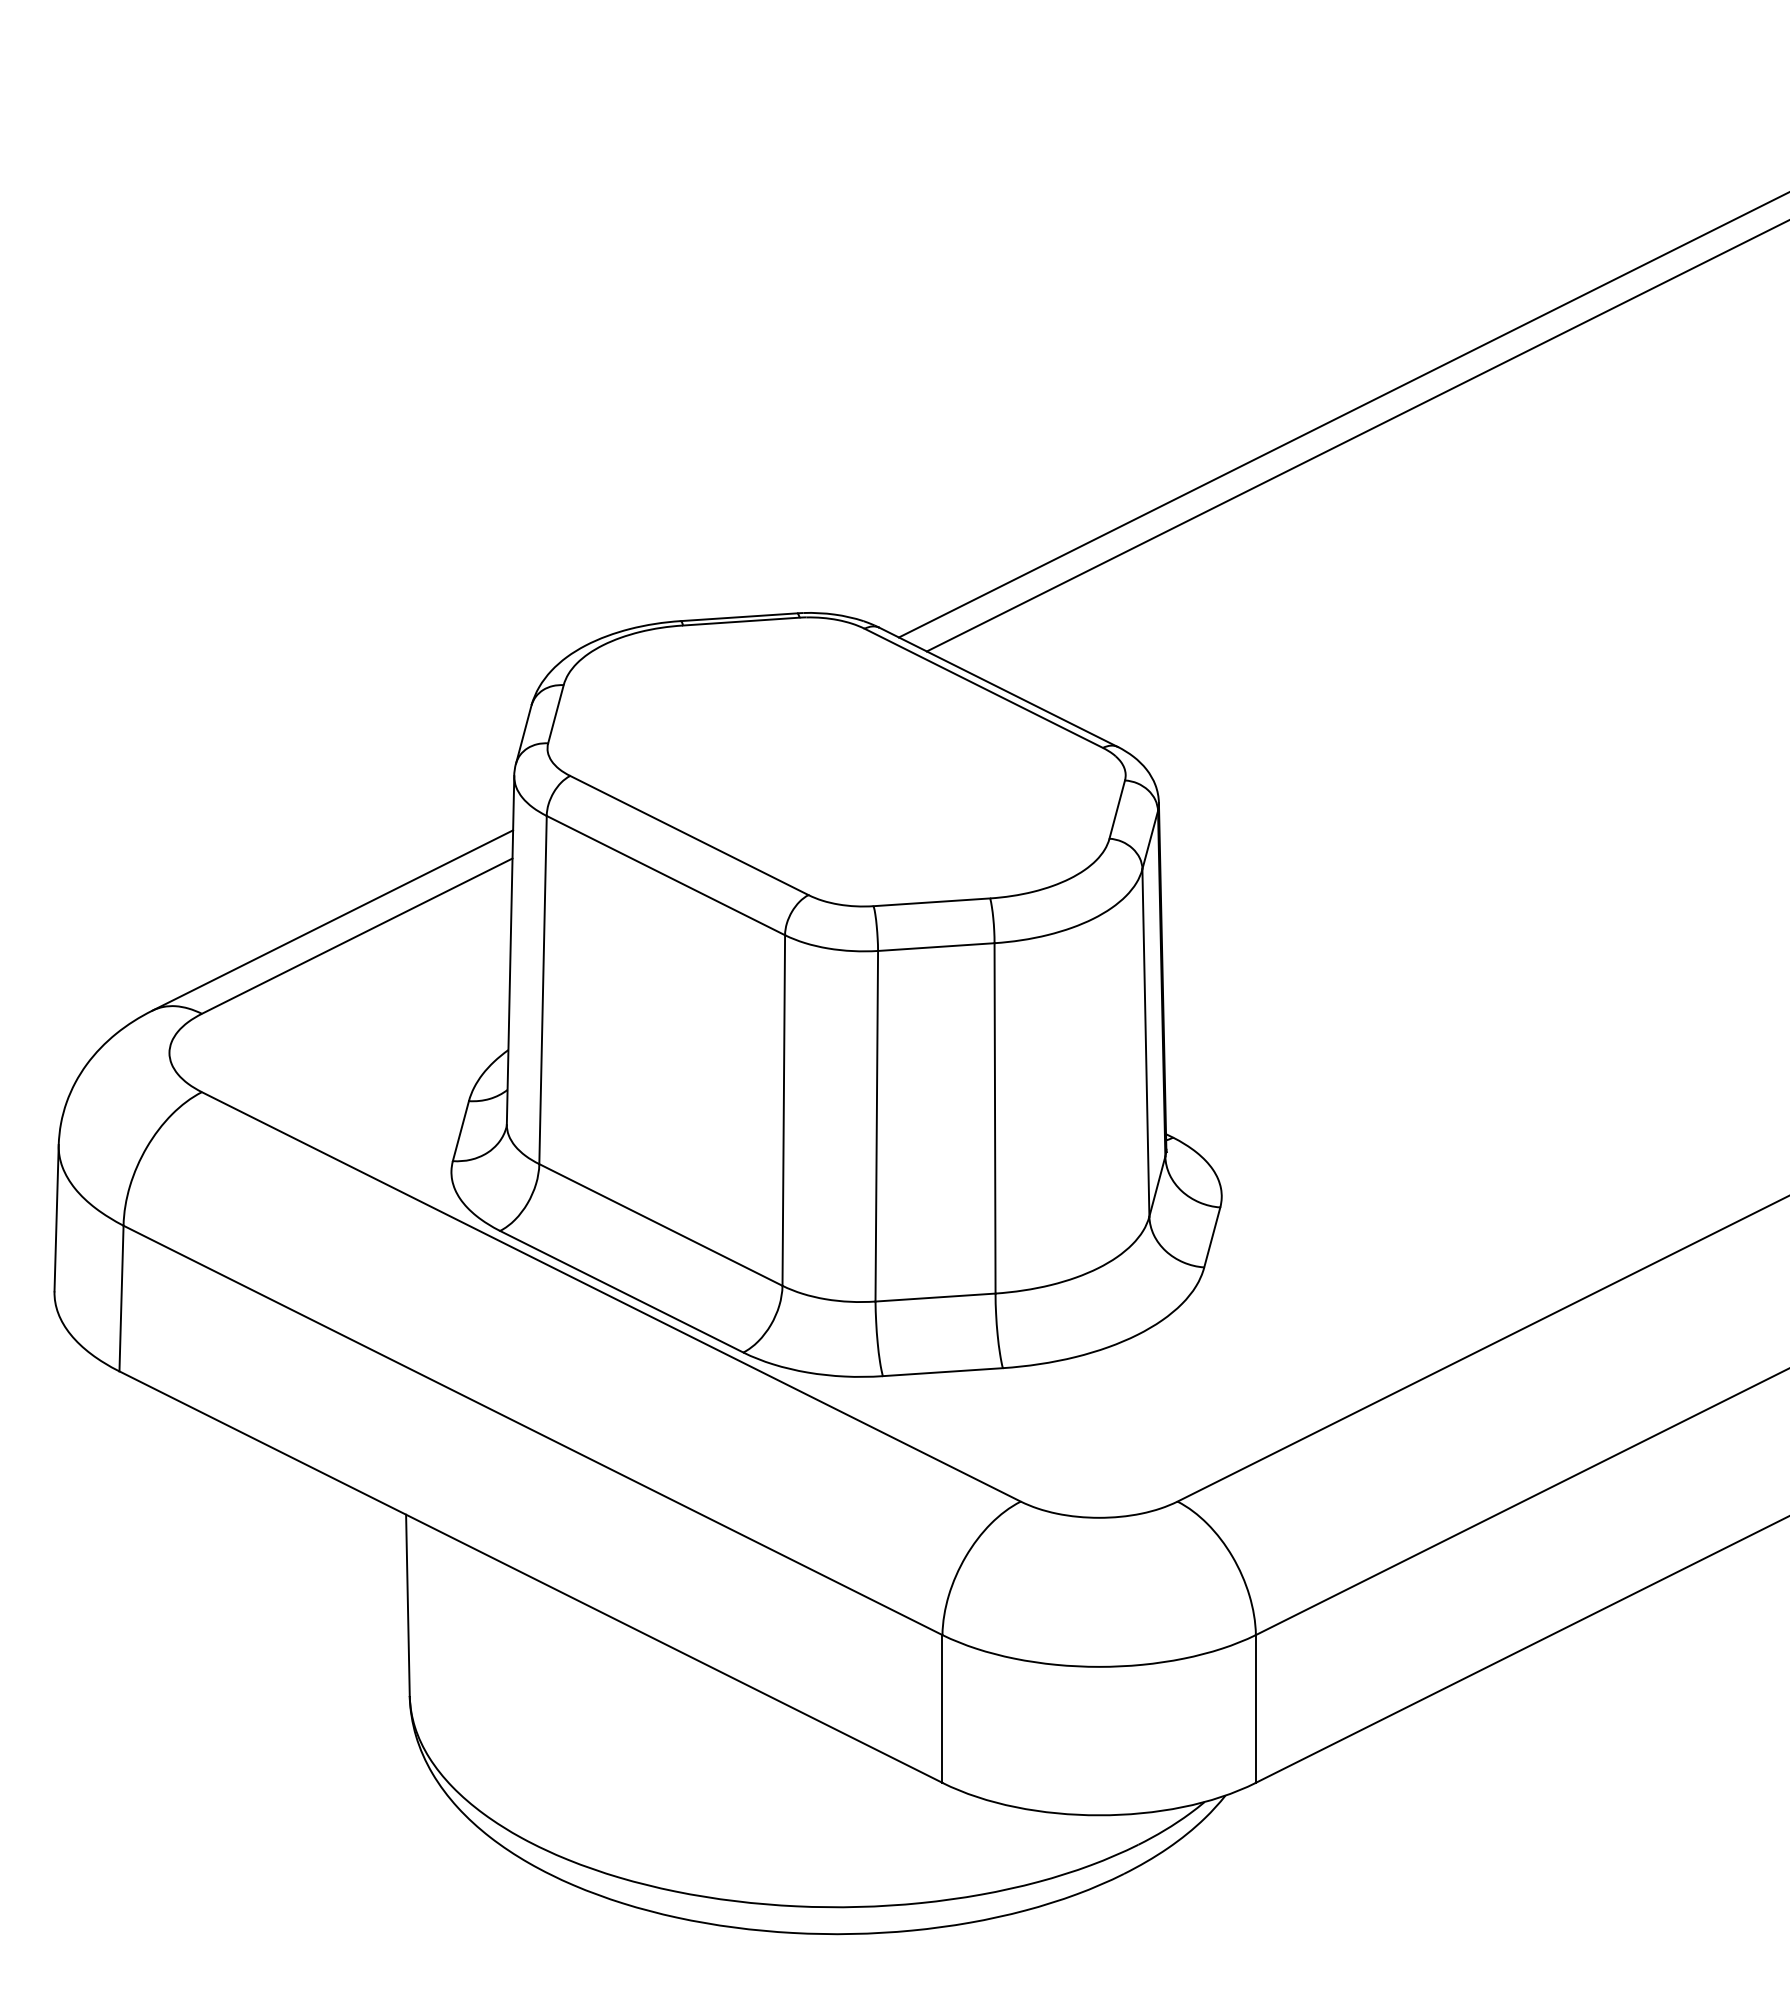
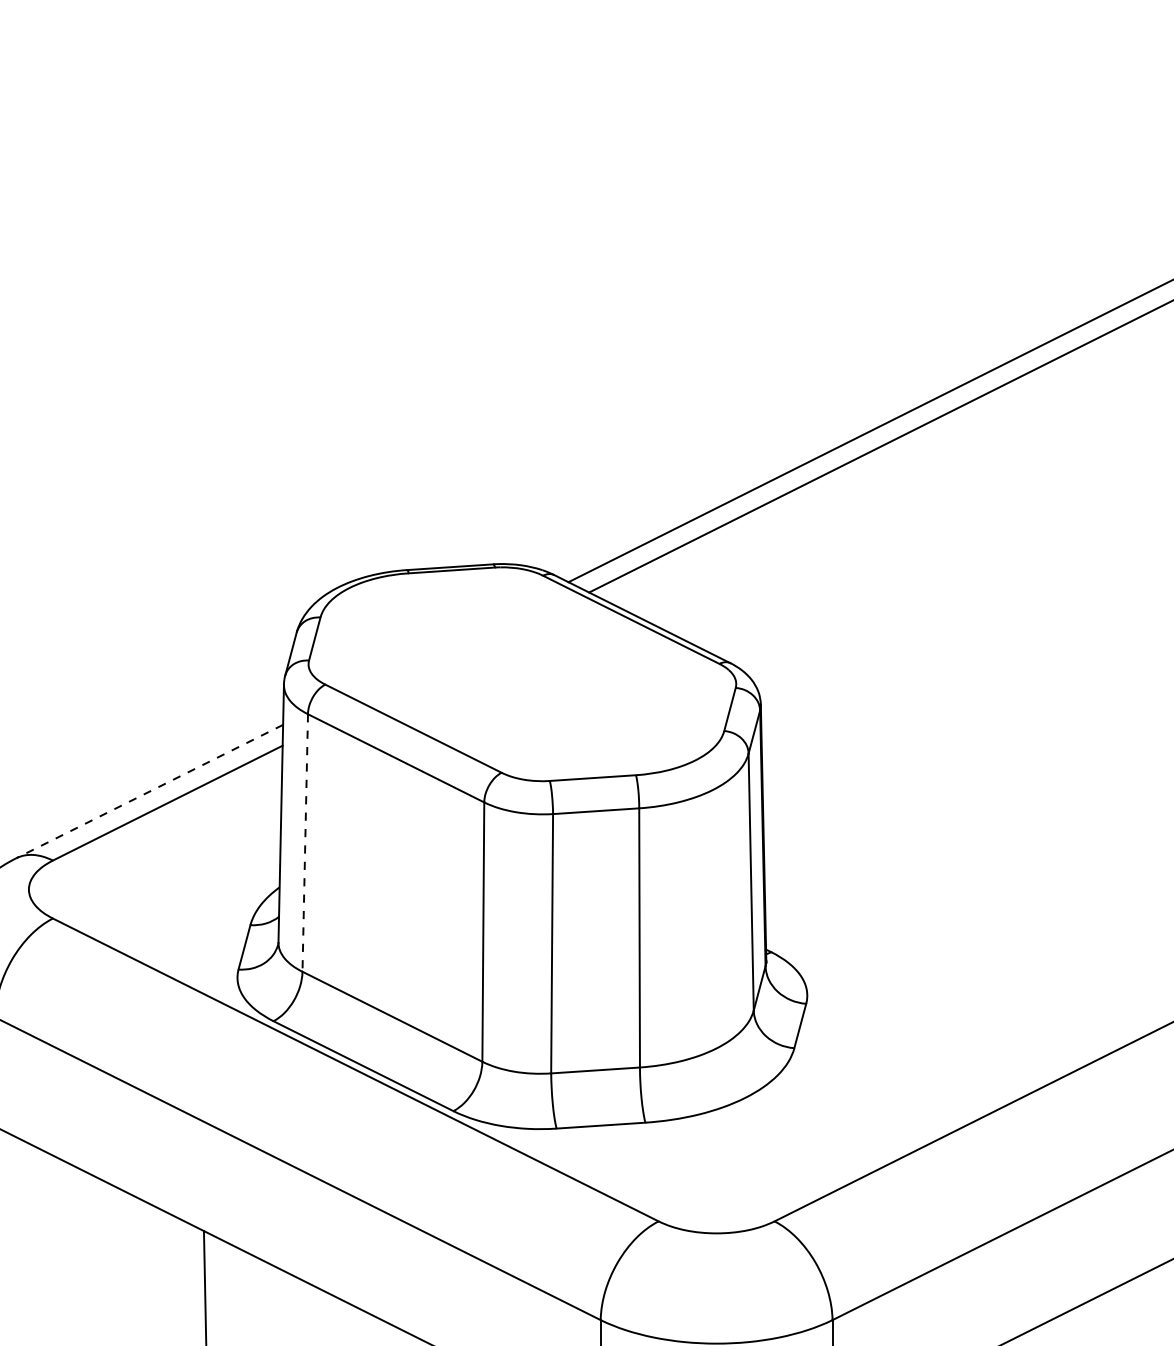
line: (332, 920) -> (149, 791), solid -> dashed
line: (543, 990) -> (305, 843), solid -> dashed

